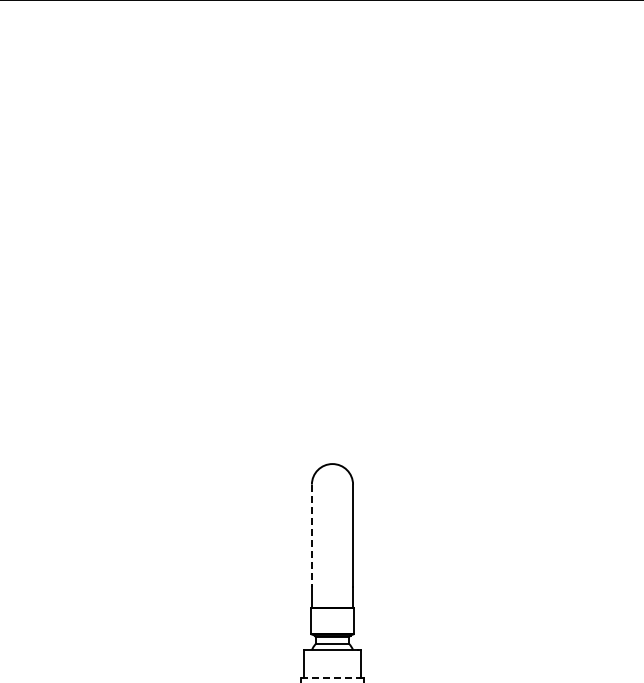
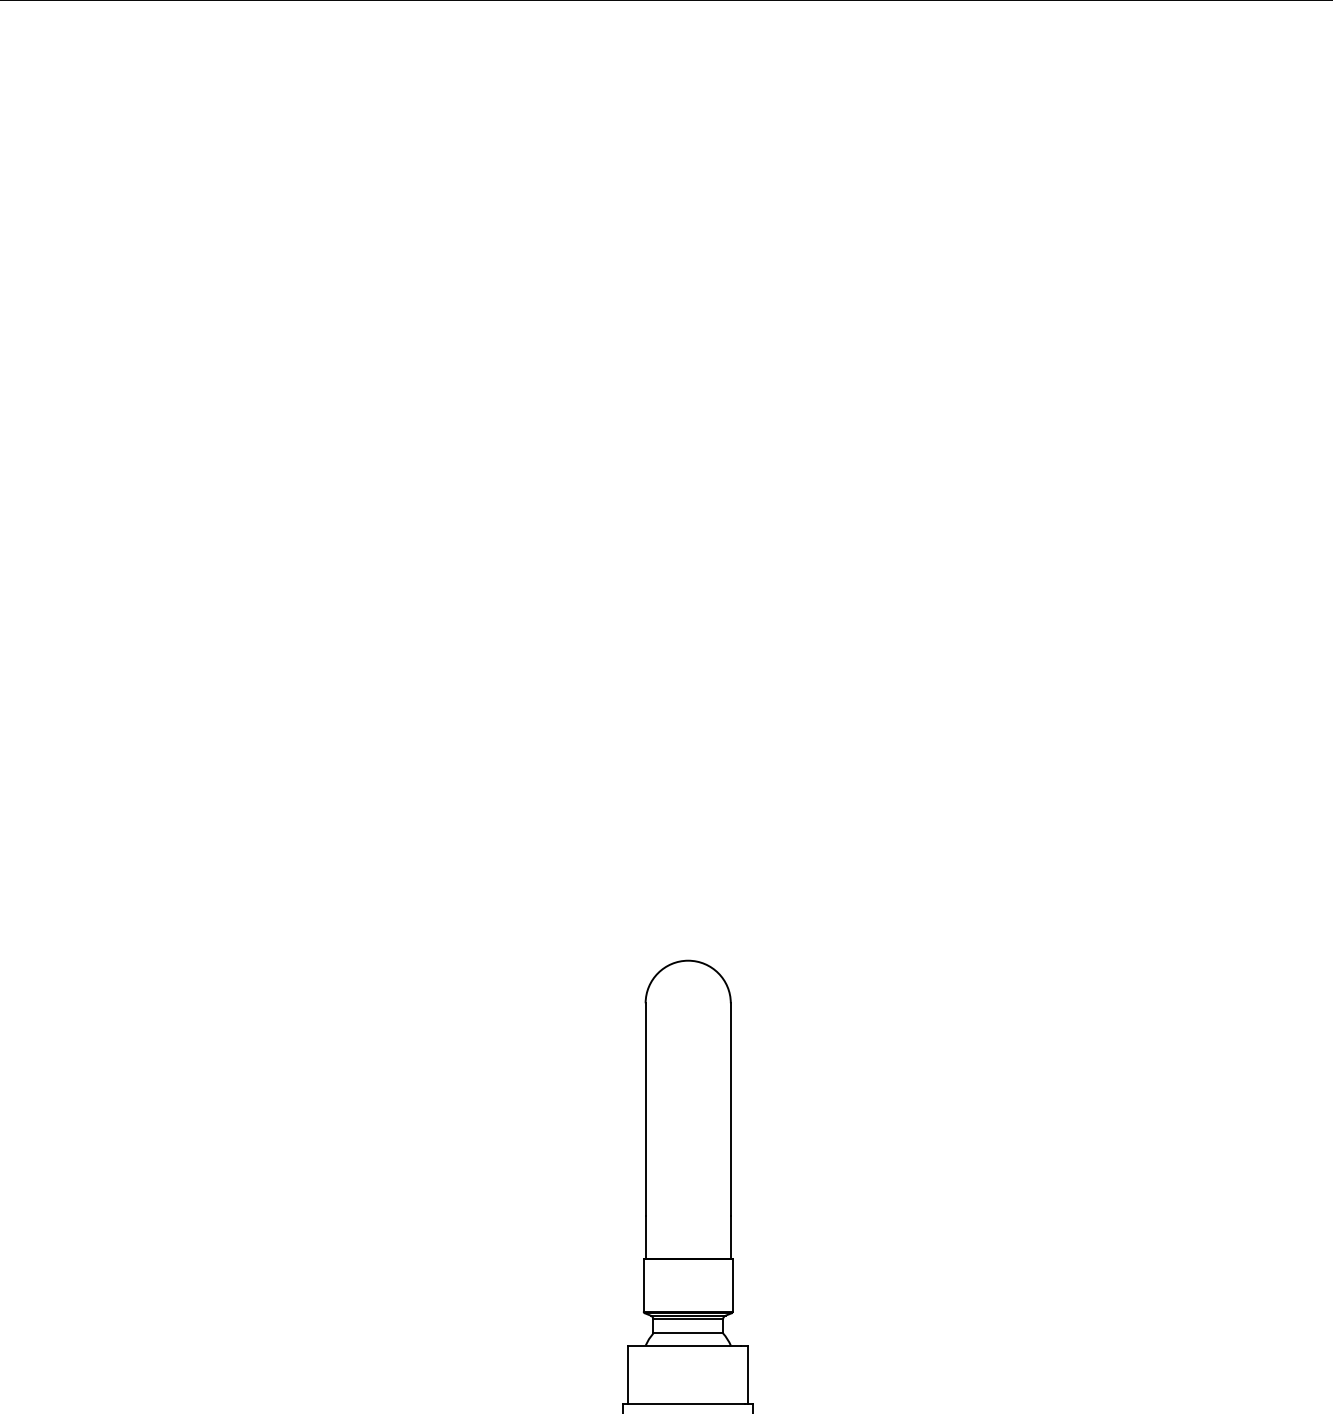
line: (311, 536) -> (644, 1110), dashed -> solid
line: (331, 678) -> (686, 1404), dashed -> solid

